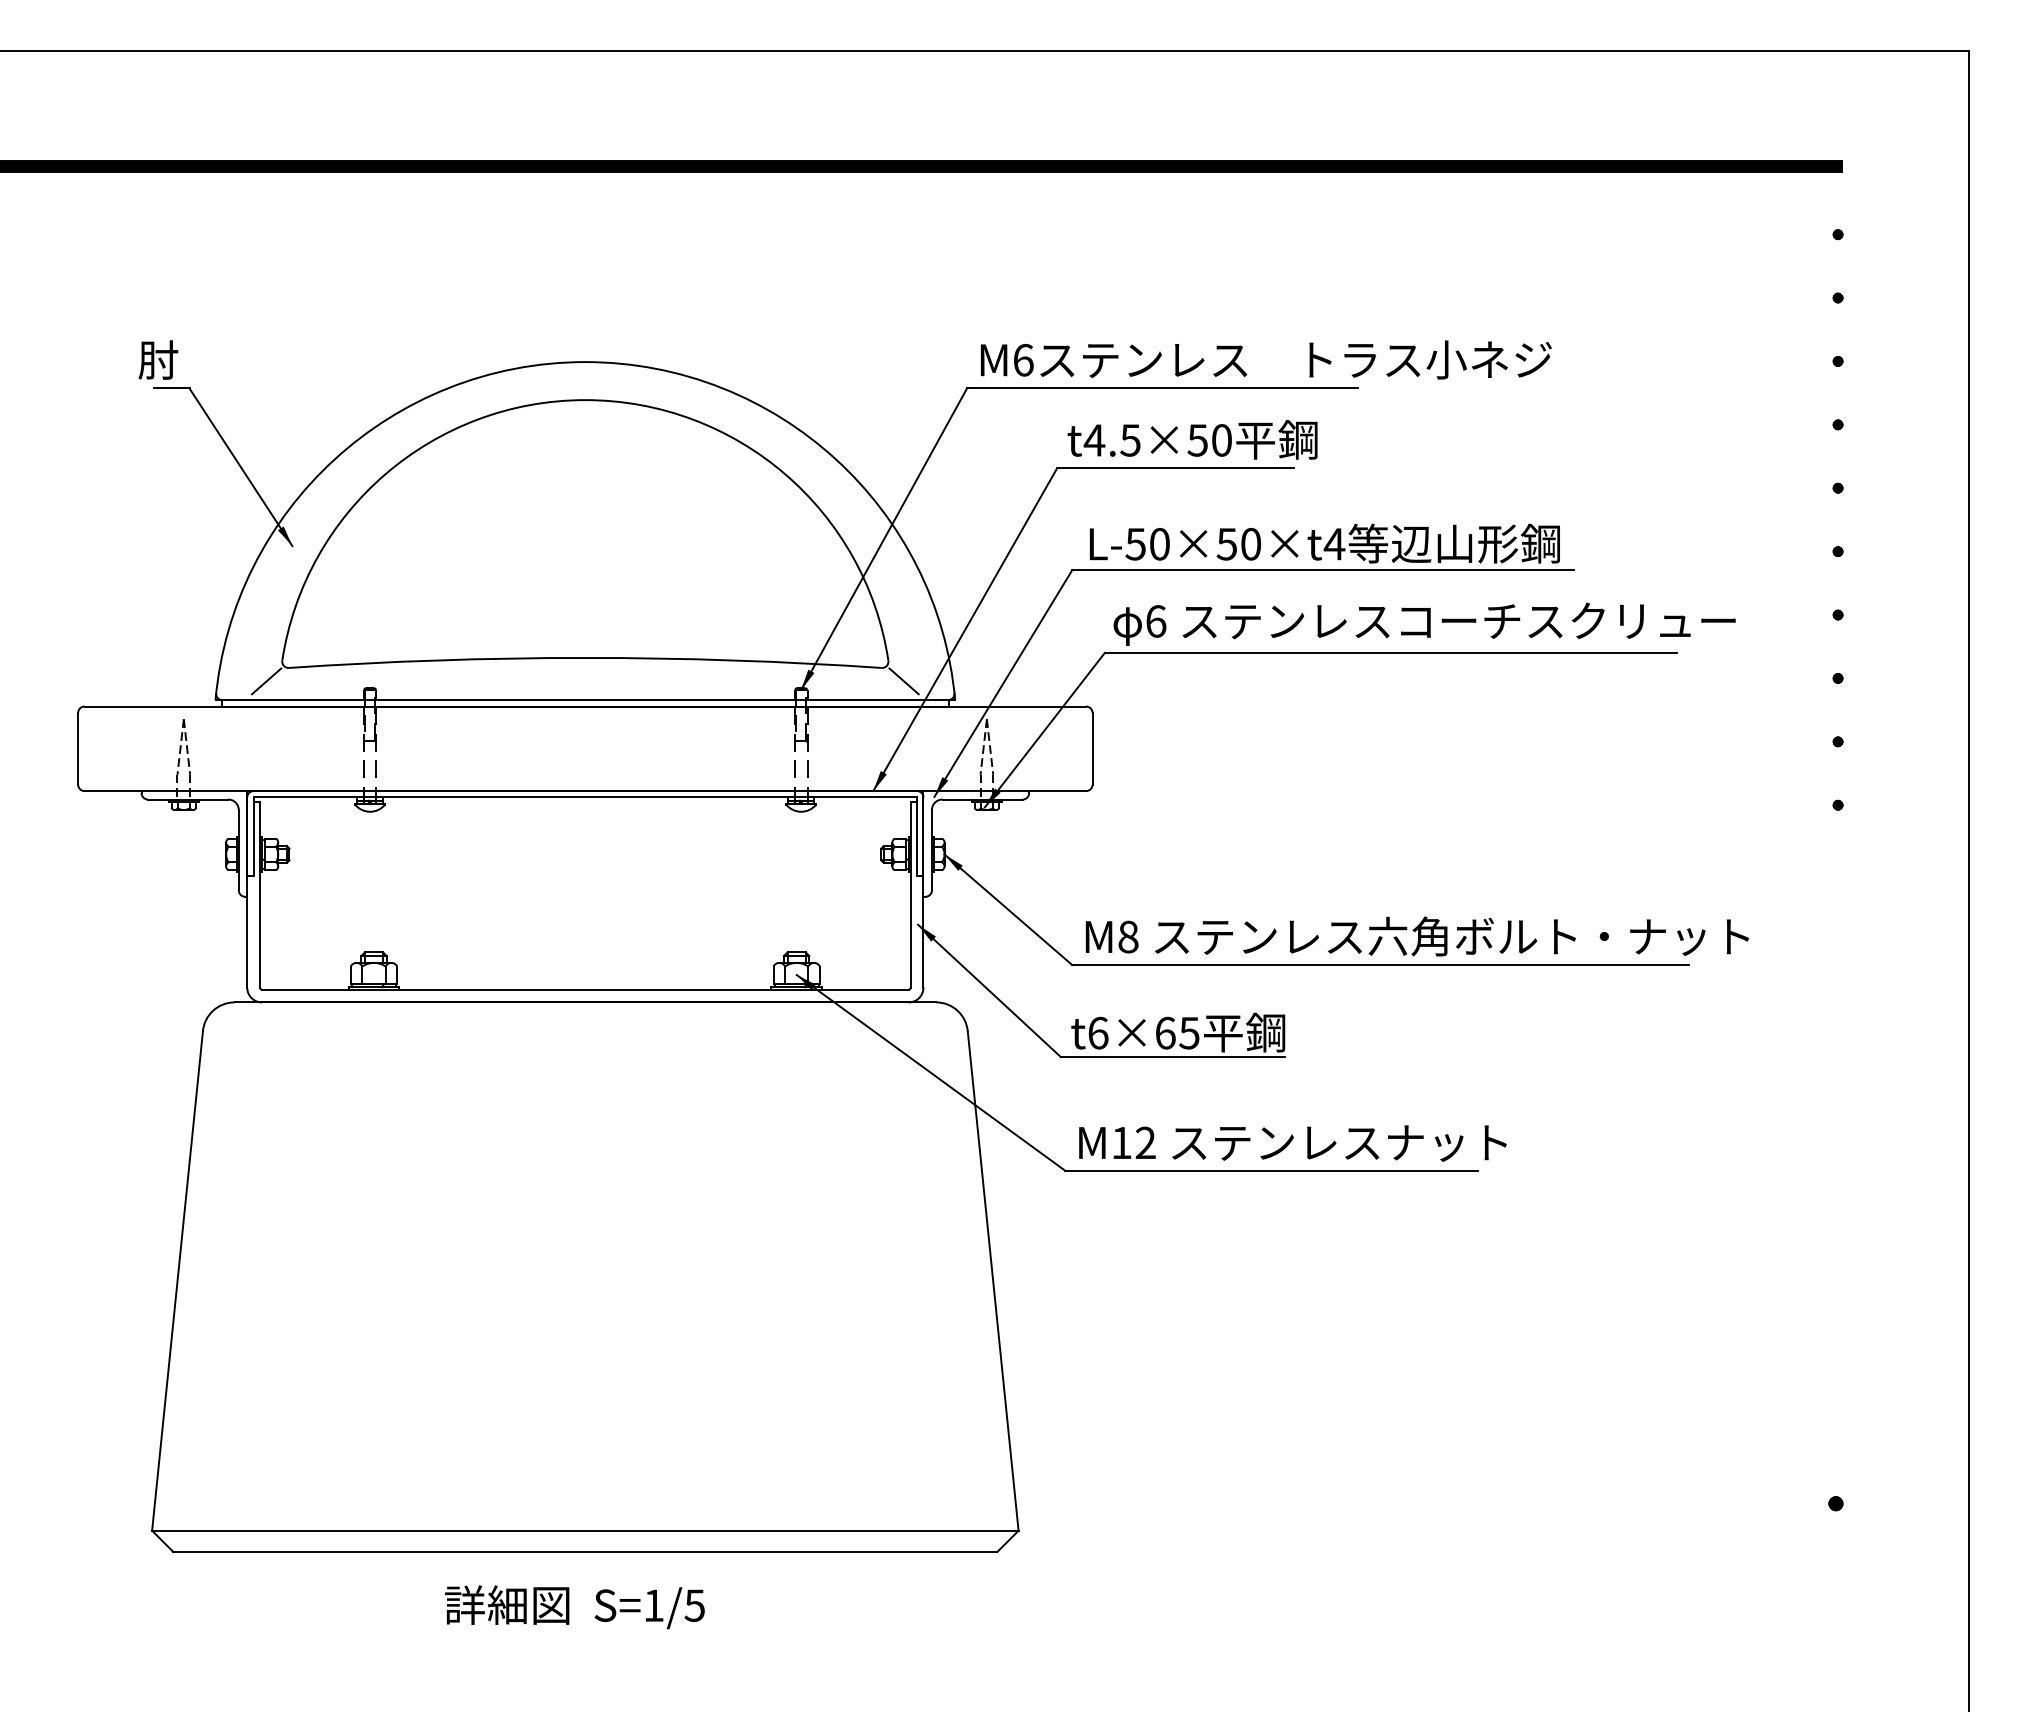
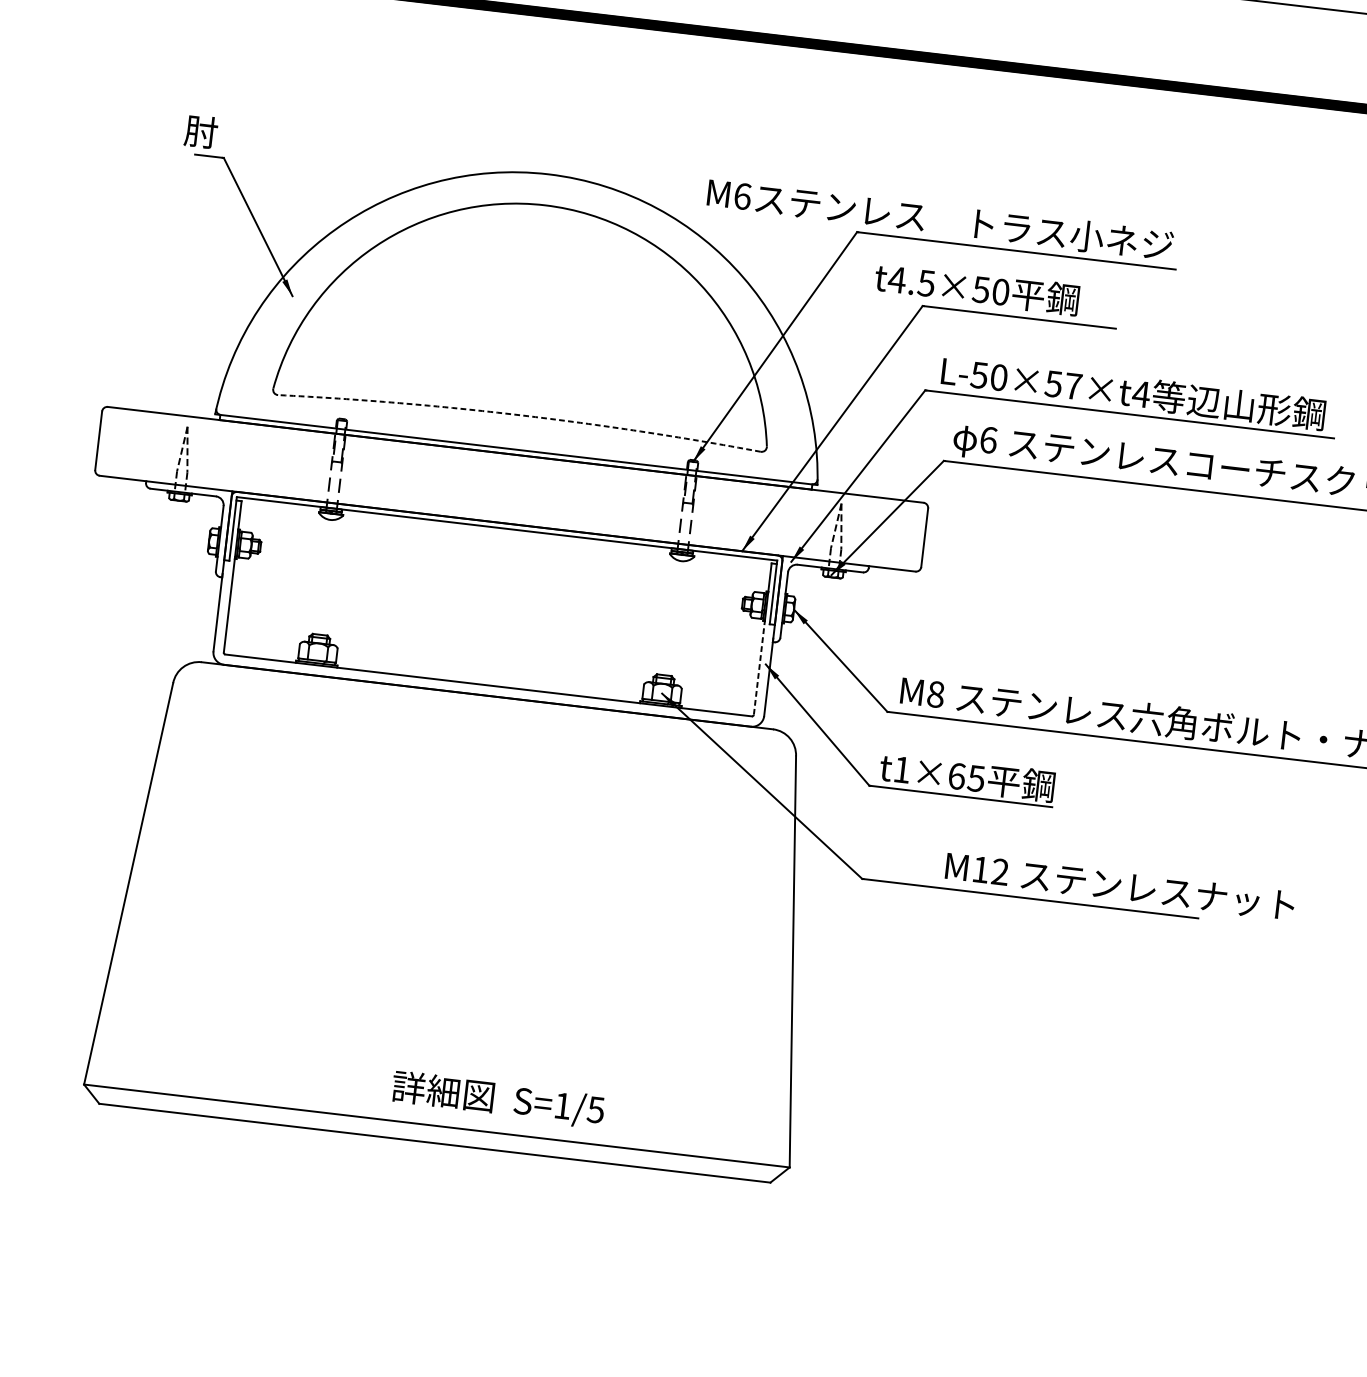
text: (1266, 359) -> (940, 219), moved
text: (1192, 439) -> (977, 288), moved
text: (1251, 543) -> (1073, 385), L-50×50×t4 -> L-50×57×t4
arc: (585, 657) -> (520, 414), solid -> dashed
line: (266, 681) -> (258, 403), removed
line: (903, 681) -> (777, 464), removed
line: (910, 928) -> (759, 666), solid -> dashed
text: (1098, 1032) -> (902, 769), t6×65 -> t1×65
text: (1292, 1143) -> (1119, 886), moved
text: (574, 1607) -> (497, 1099), moved

